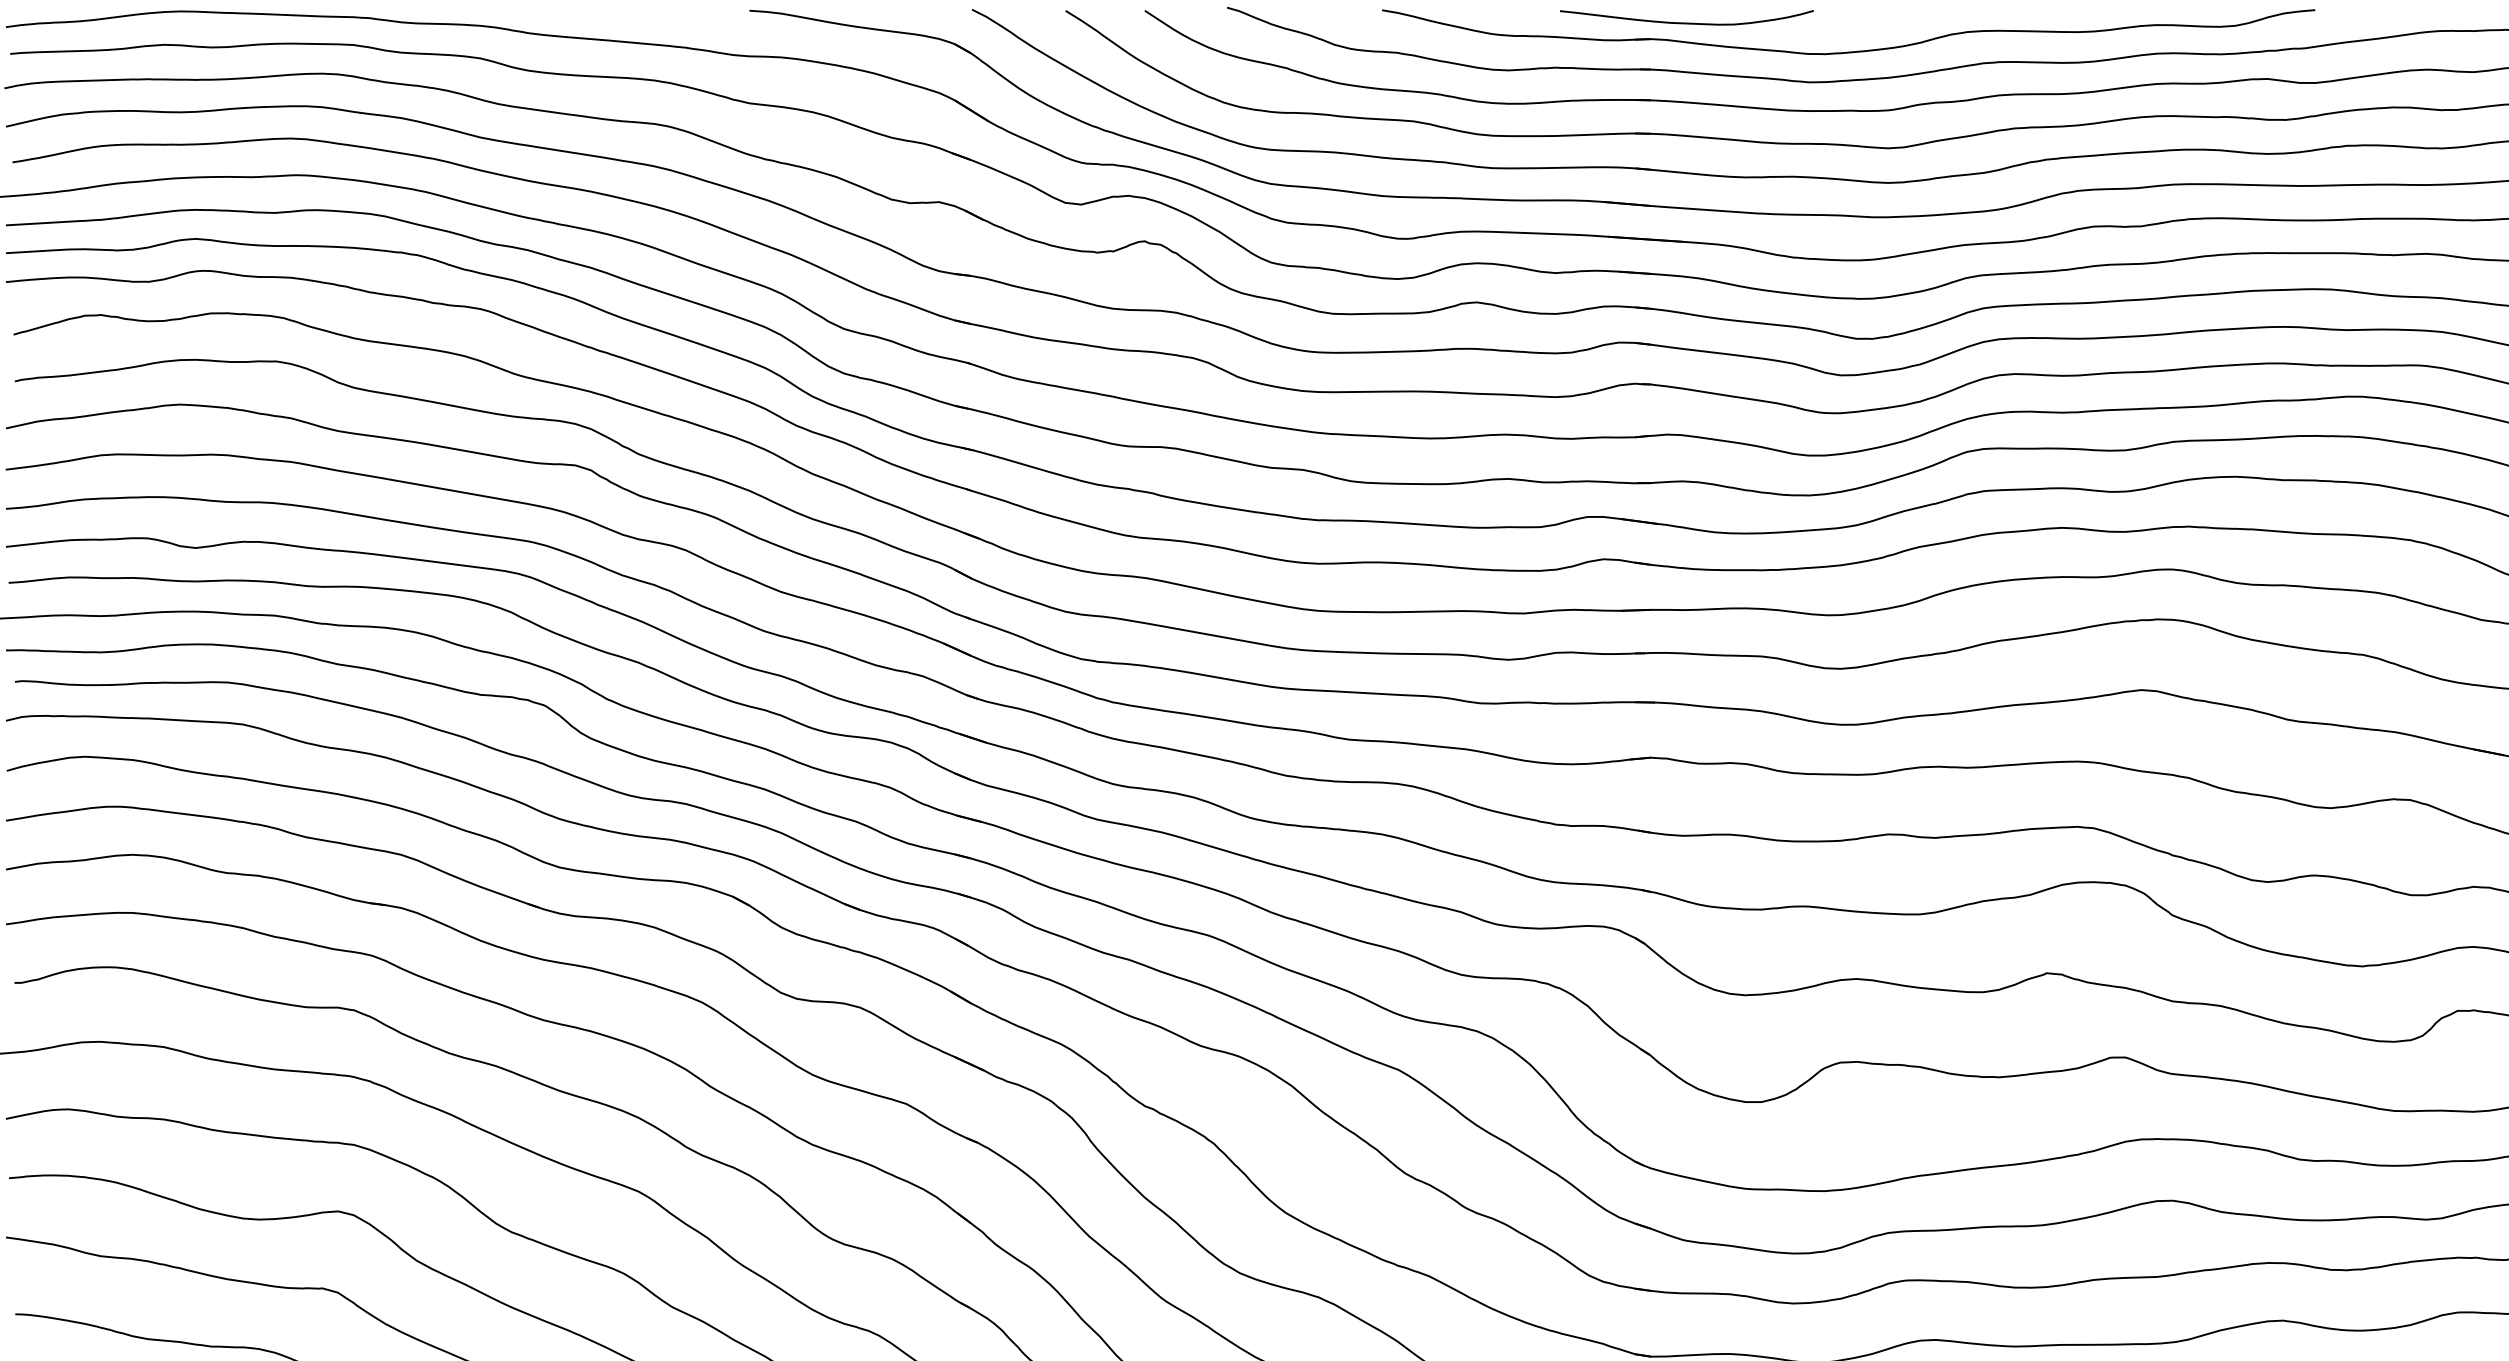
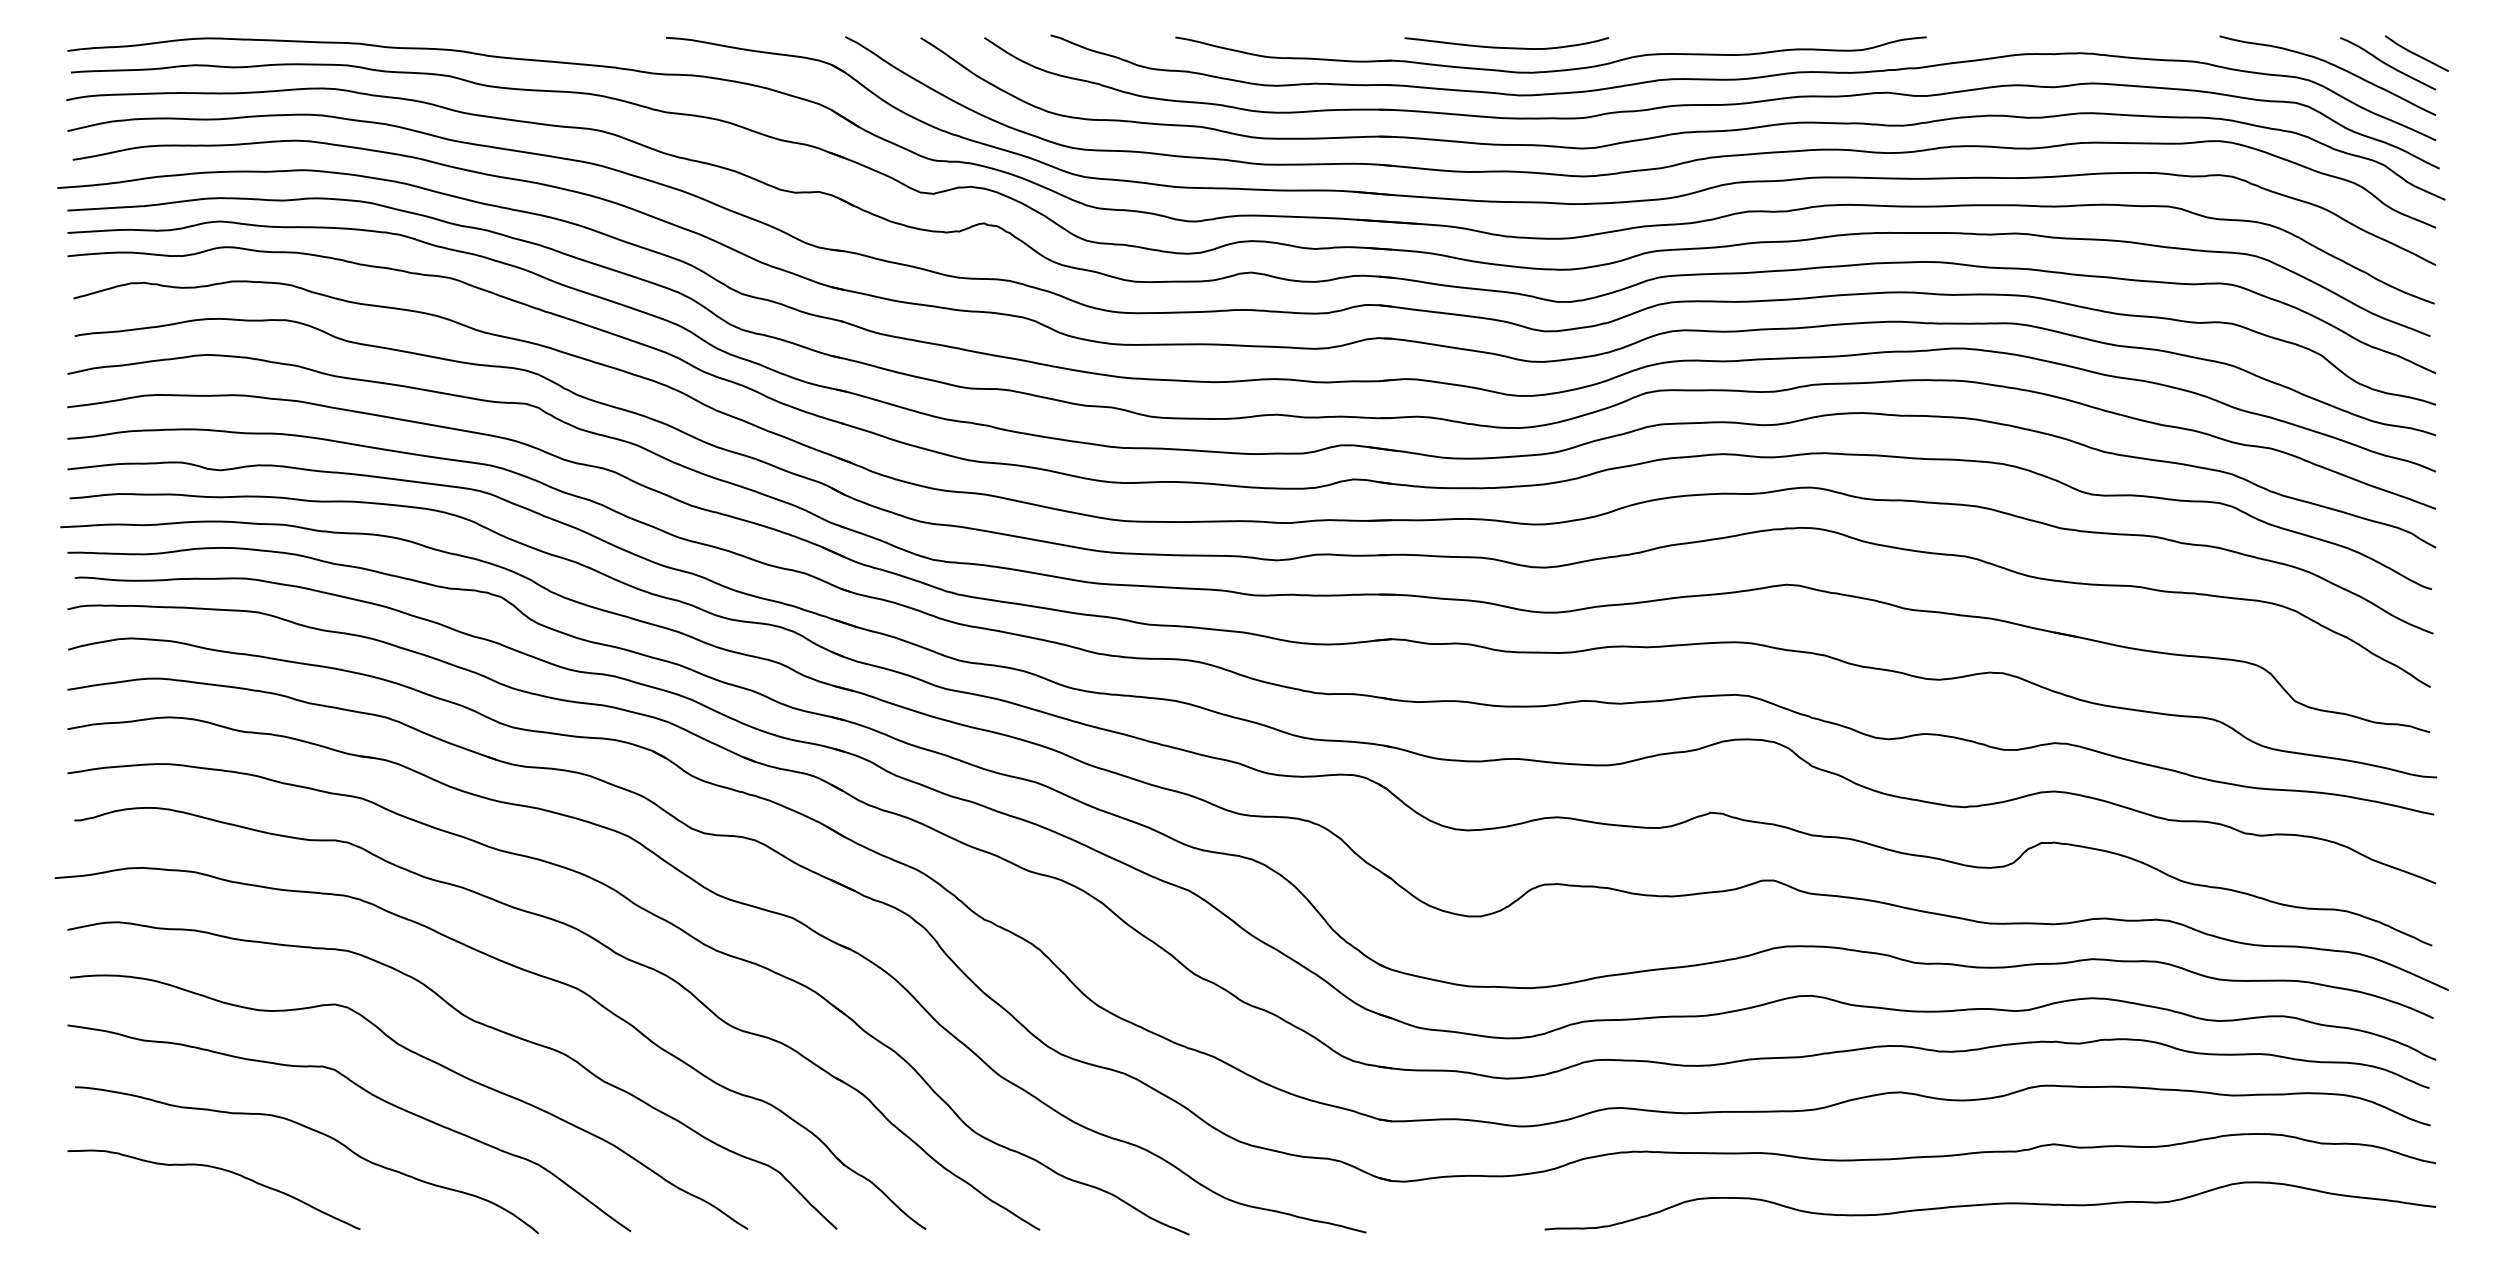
curve: (1686, 22) -> (1506, 47), moved

